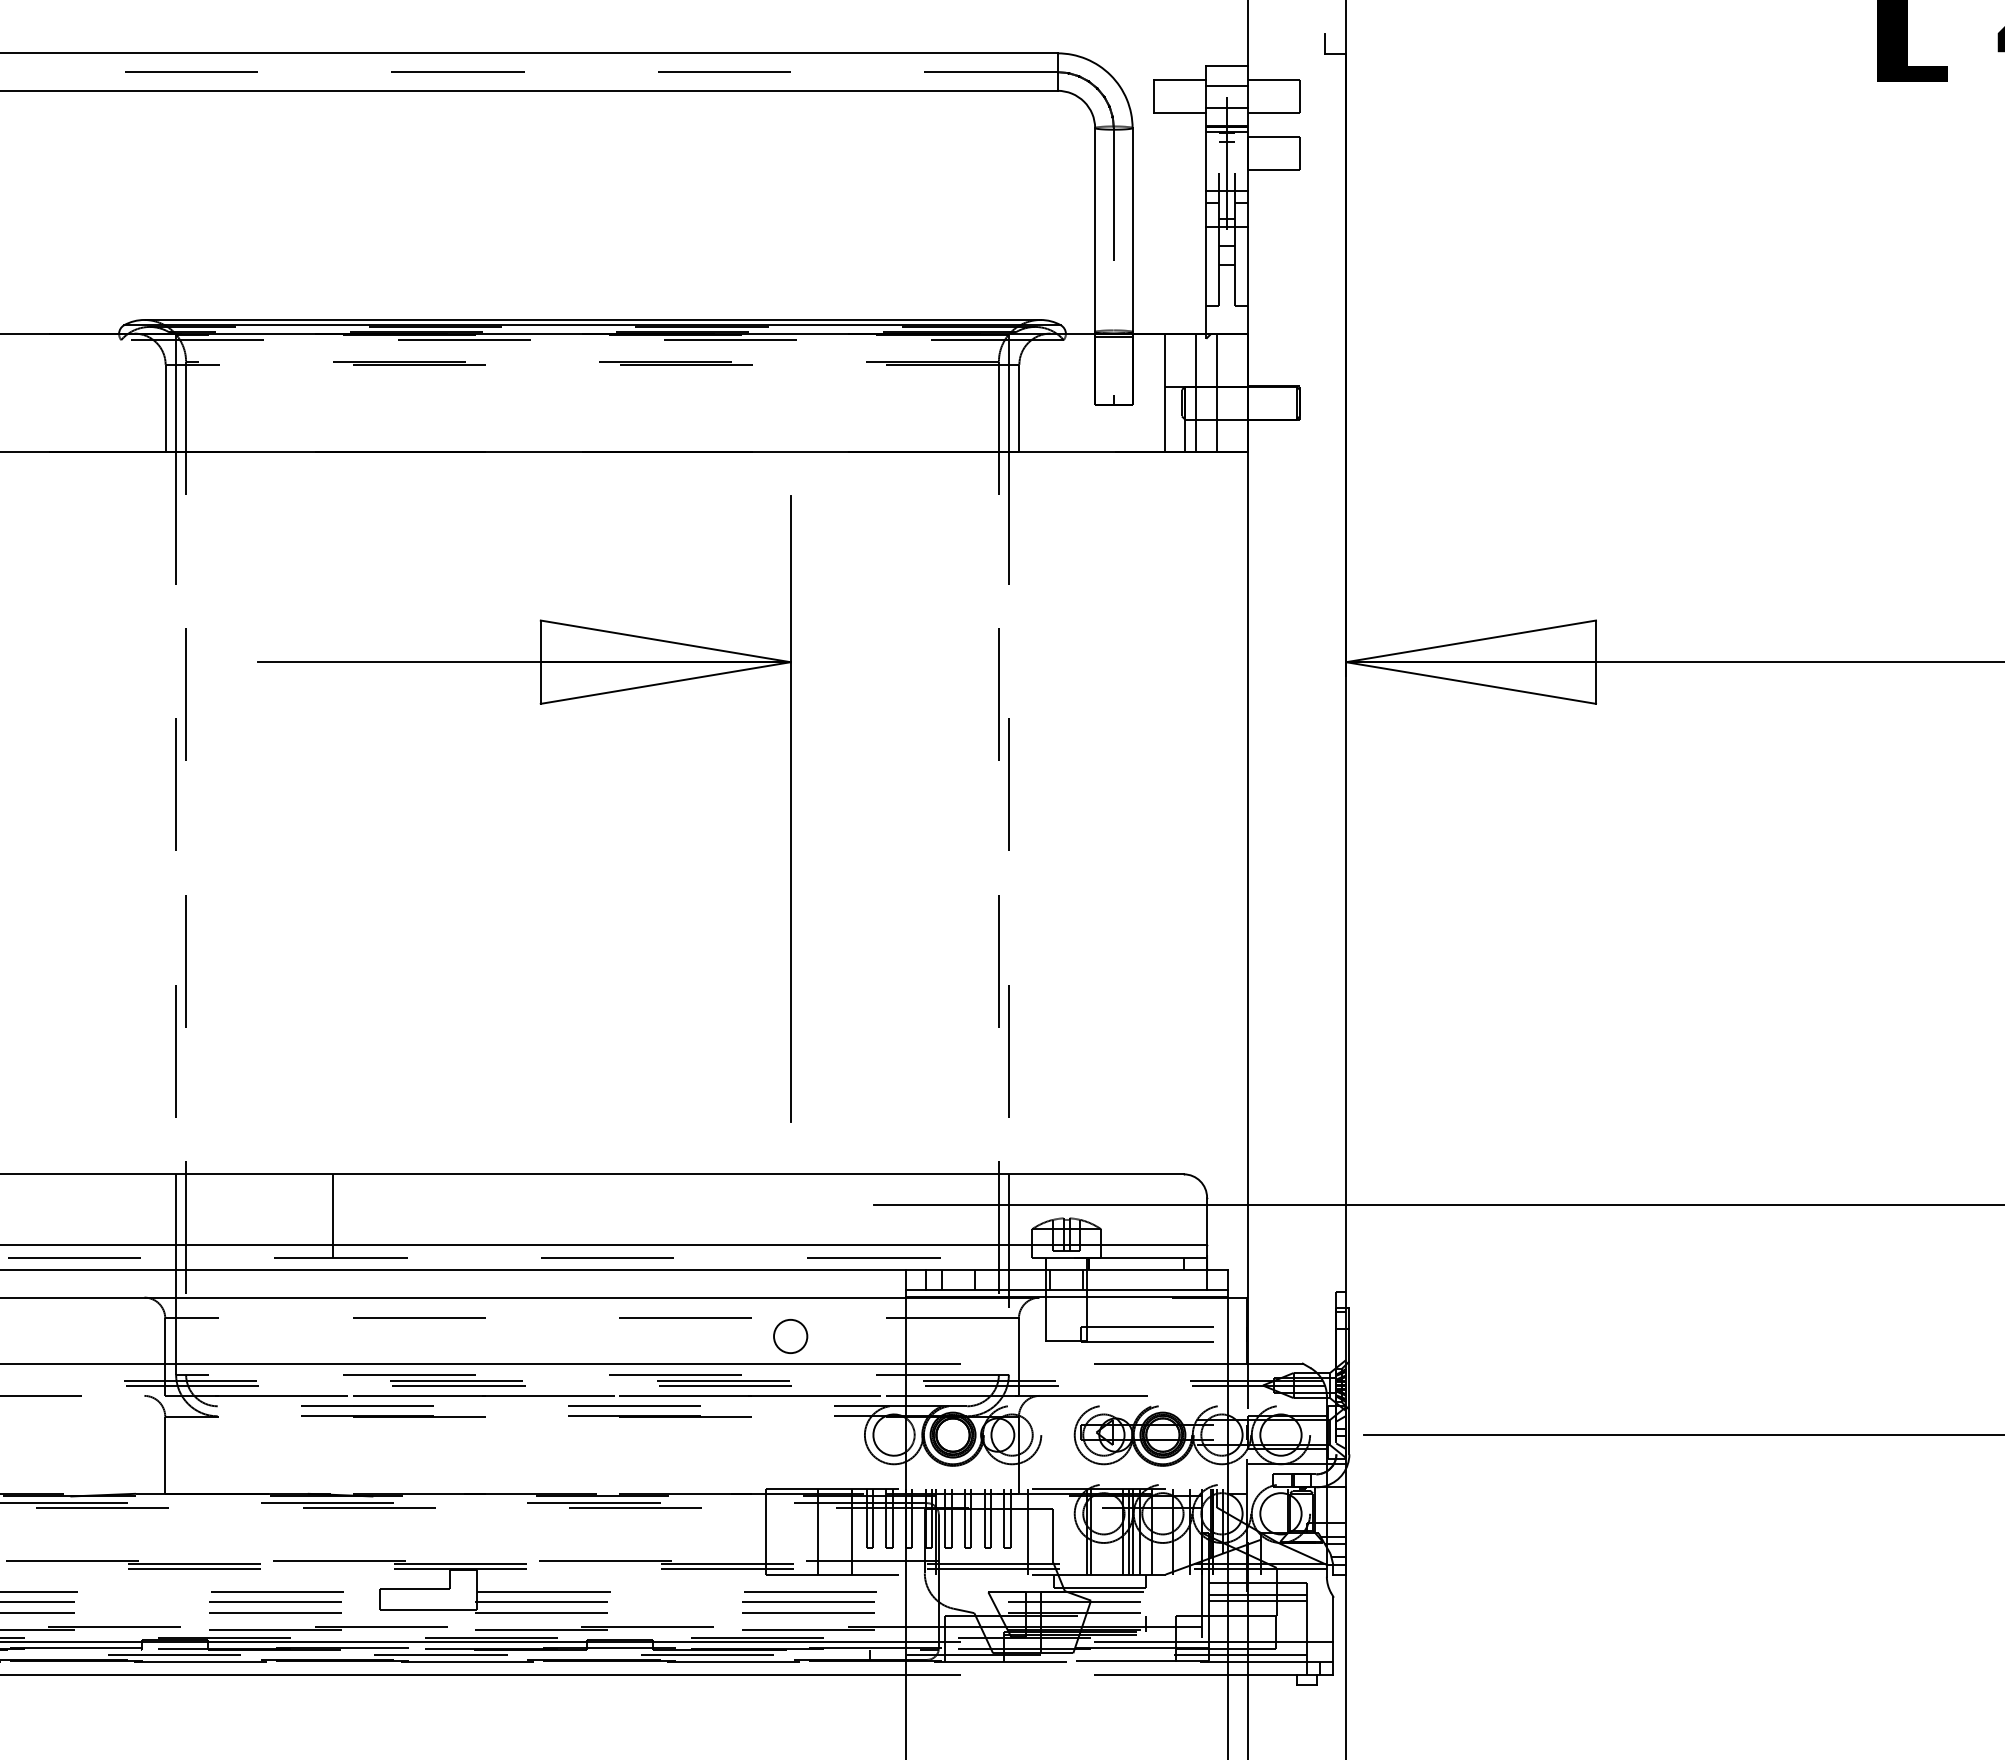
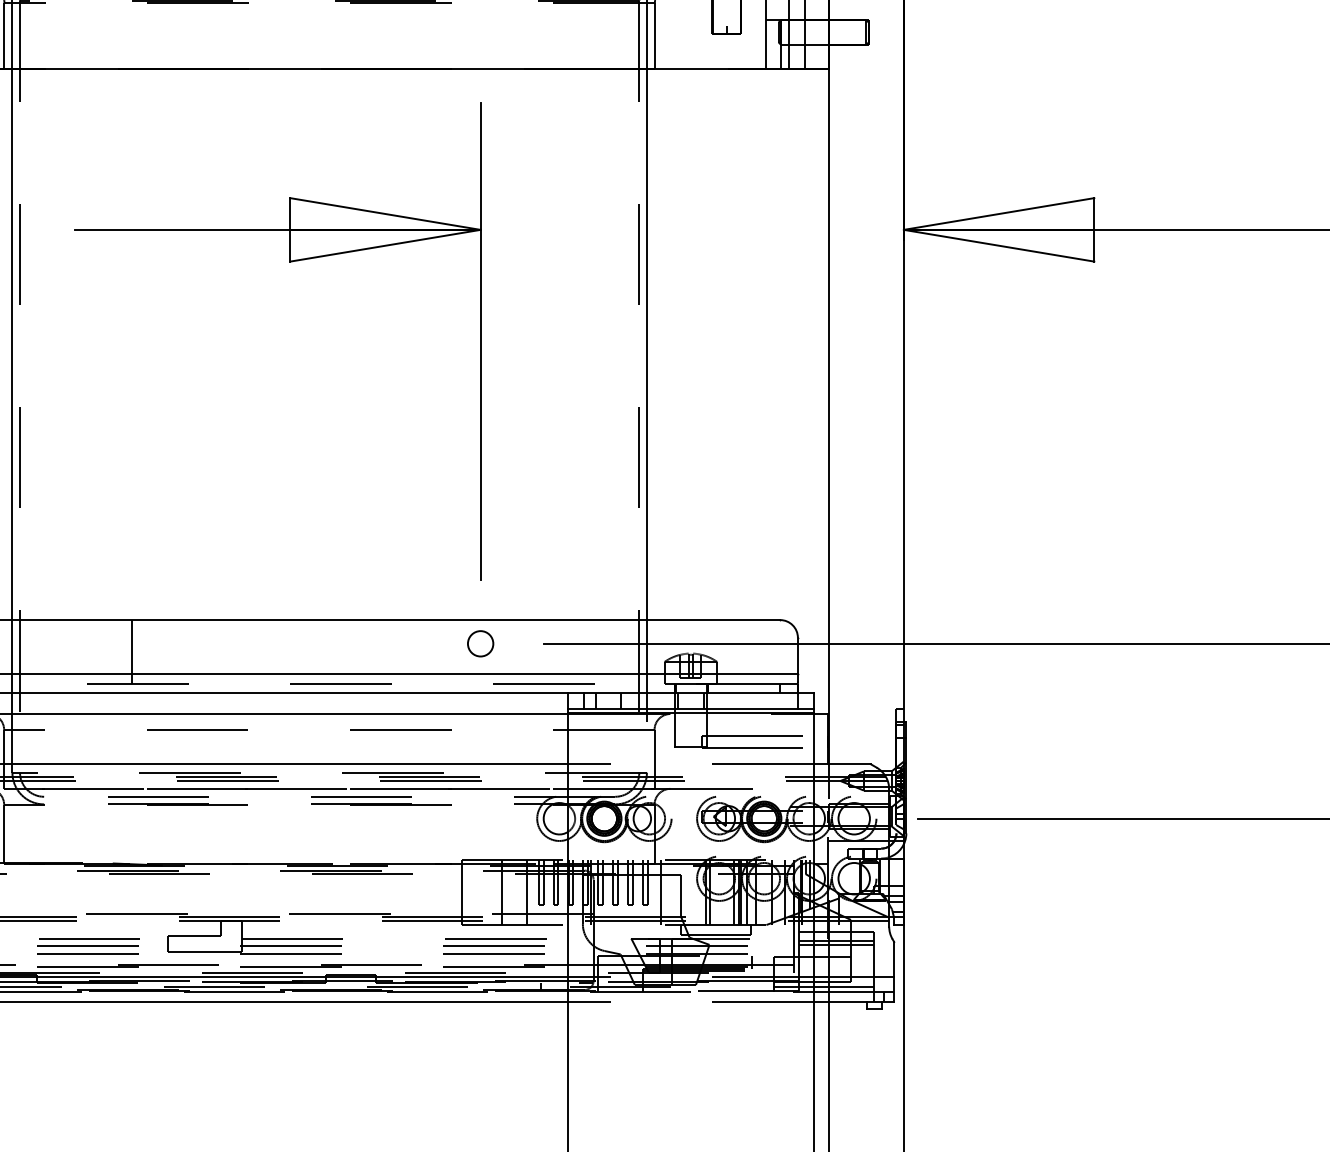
line: (176, 813) -> (12, 345), dashed -> solid
line: (1008, 813) -> (646, 345), dashed -> solid
circle: (790, 1336) -> (480, 643), moved

